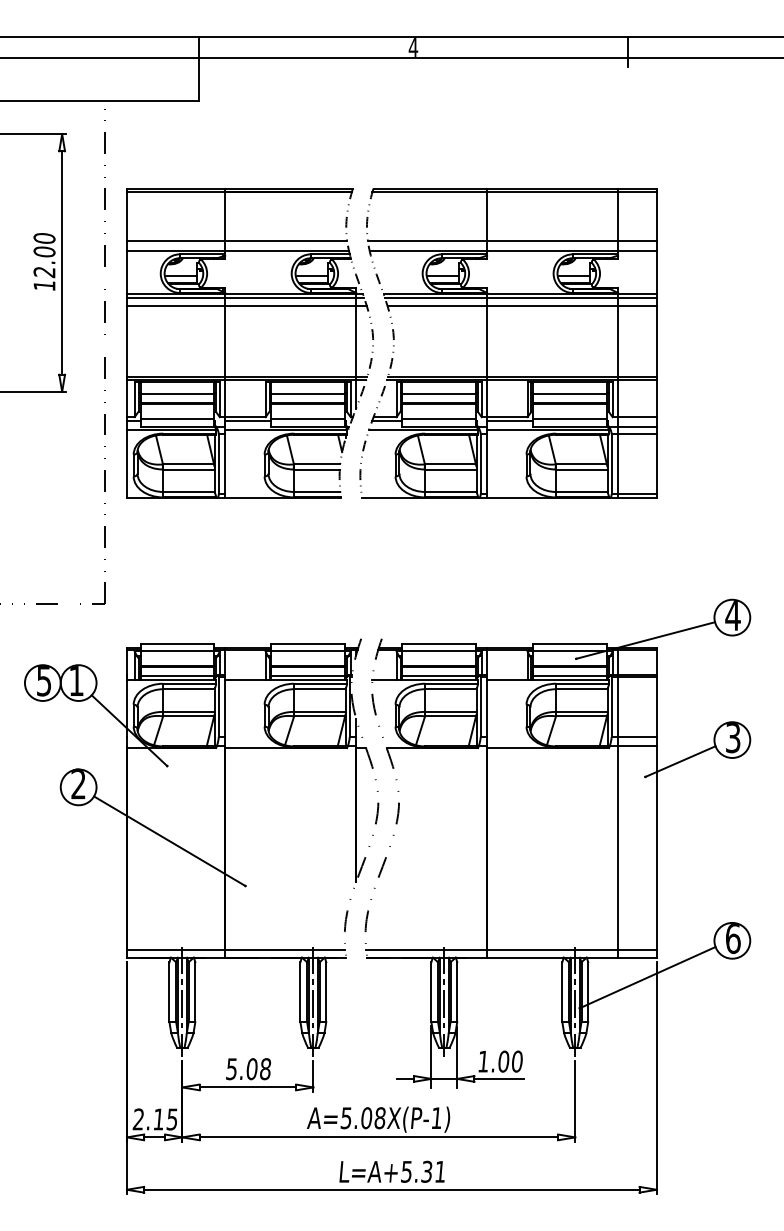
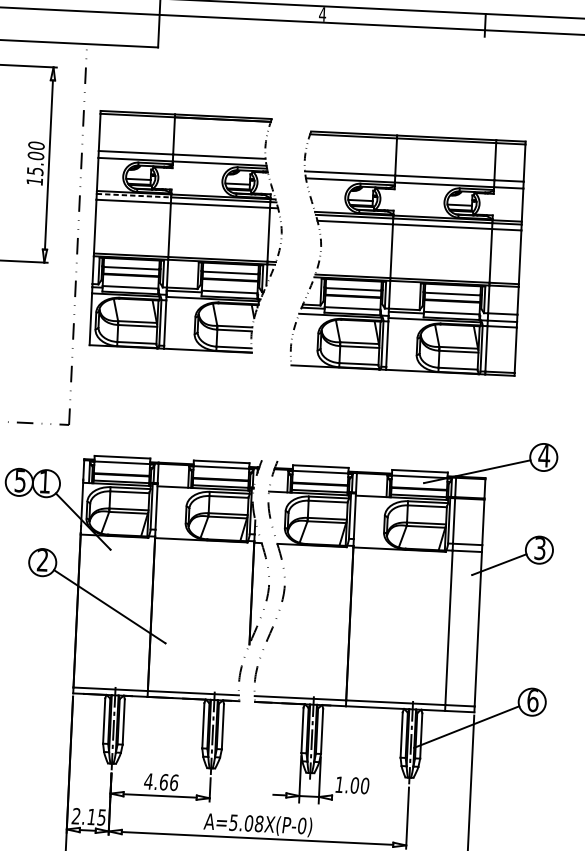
text: (44, 272) -> (35, 171), 12.00 -> 15.00
line: (176, 298) -> (134, 195), solid -> dashed
part: (508, 343) -> (407, 253), moved
text: (248, 1069) -> (161, 782), 5.08 -> 4.66
line: (499, 1078) -> (351, 798), removed
text: (436, 1118) -> (301, 826), A=5.08X(P-1) -> A=5.08X(P-0)

